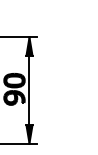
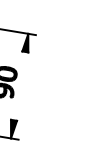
line: (29, 90) -> (19, 86), removed

